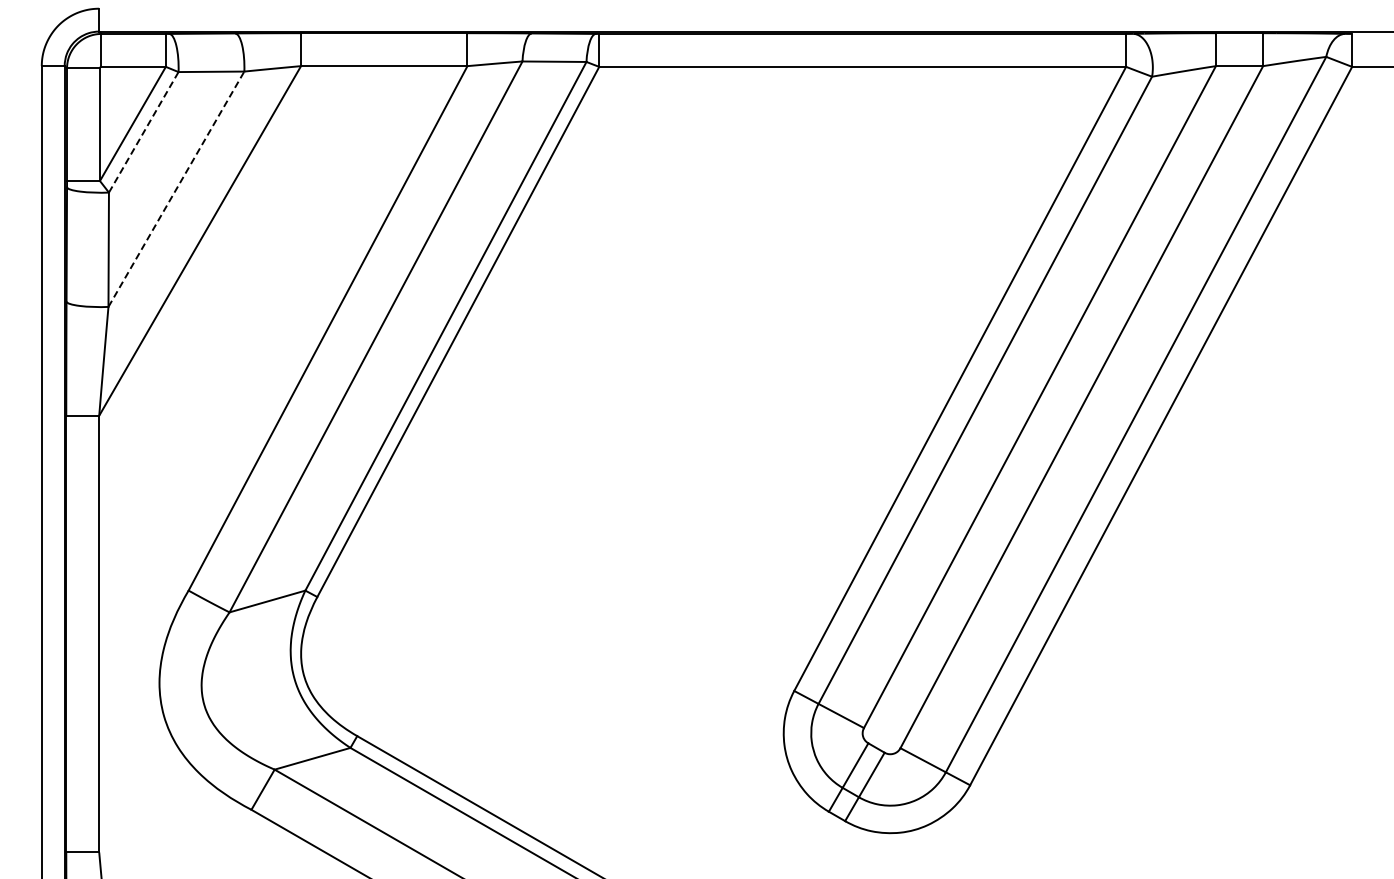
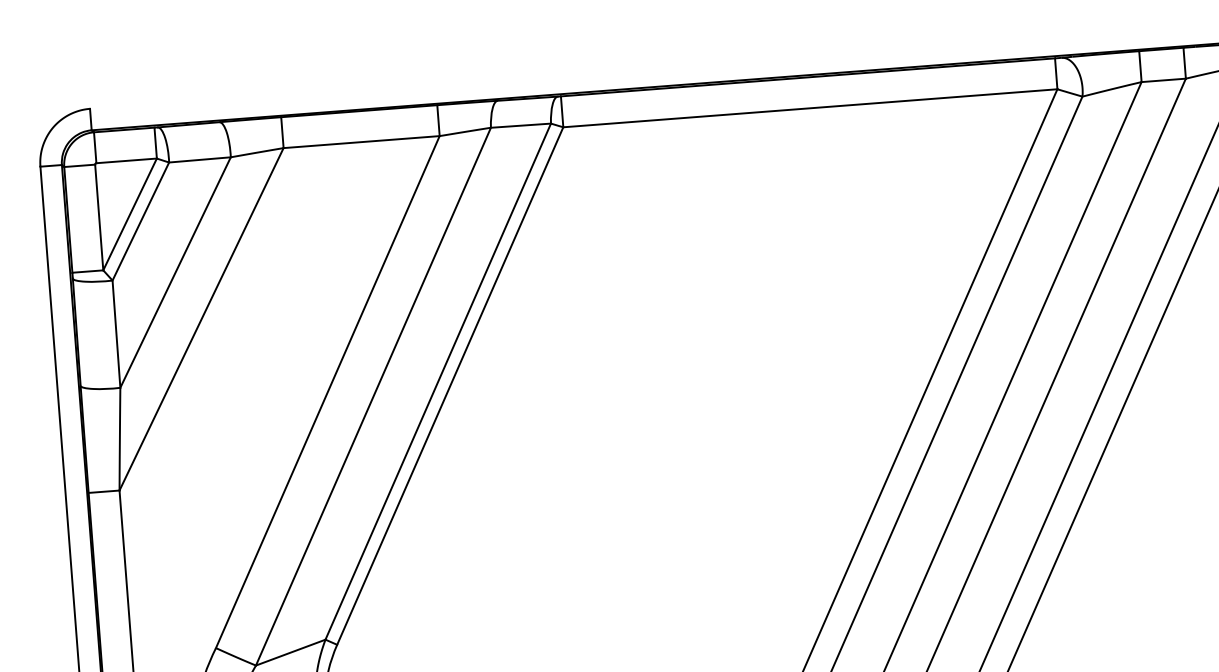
line: (143, 132) -> (140, 221), dashed -> solid
line: (176, 189) -> (175, 272), dashed -> solid

